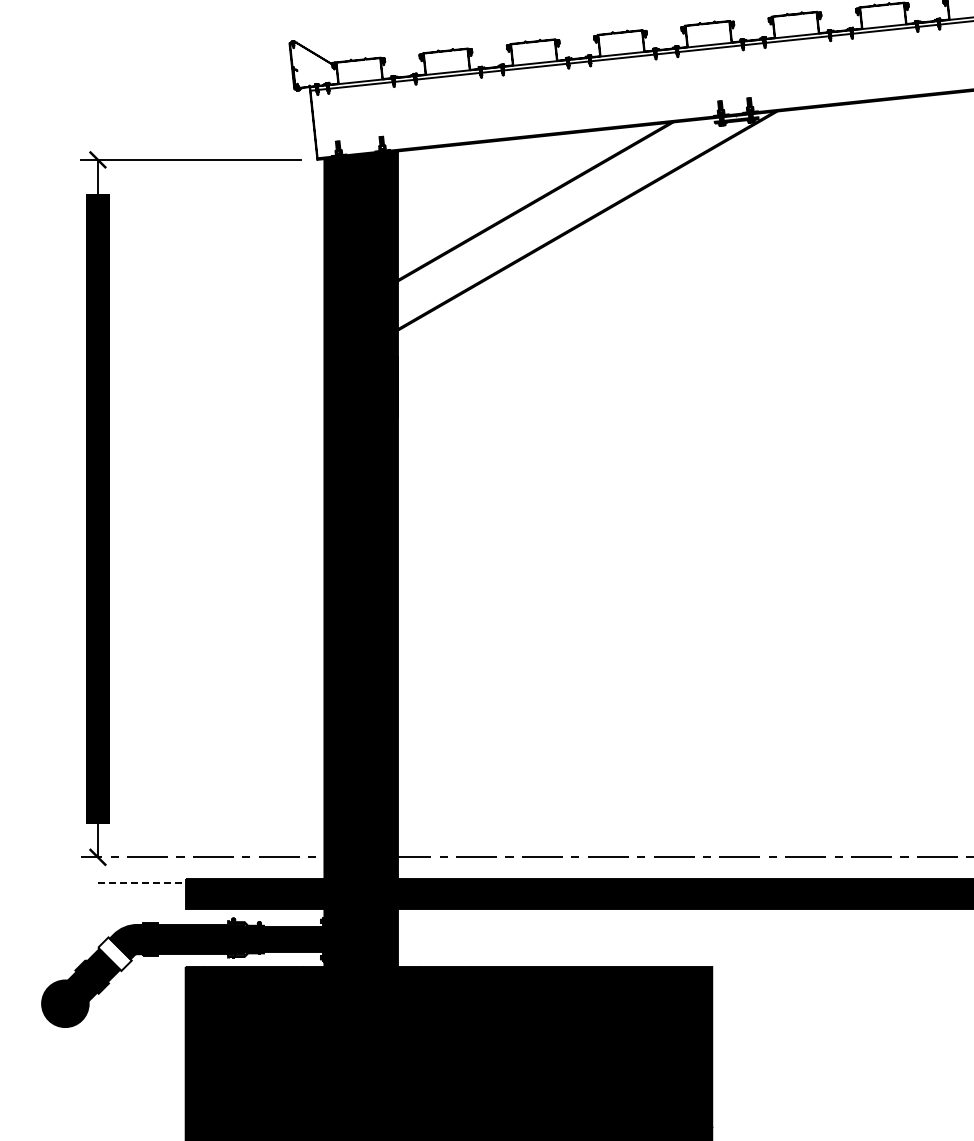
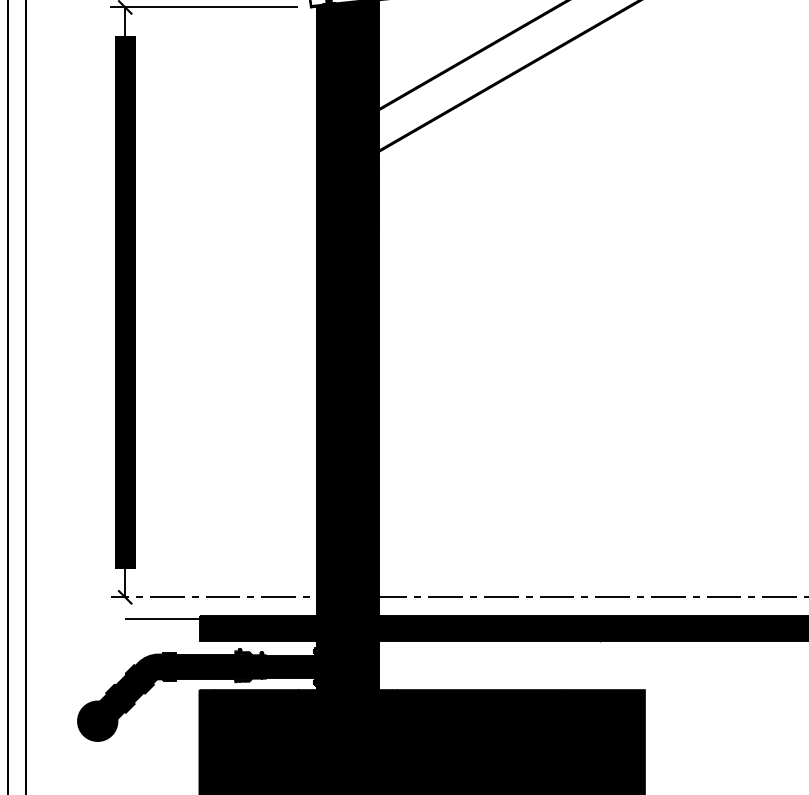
line: (141, 882) -> (162, 618), dashed -> solid
fill: (114, 954) -> (139, 679), added

